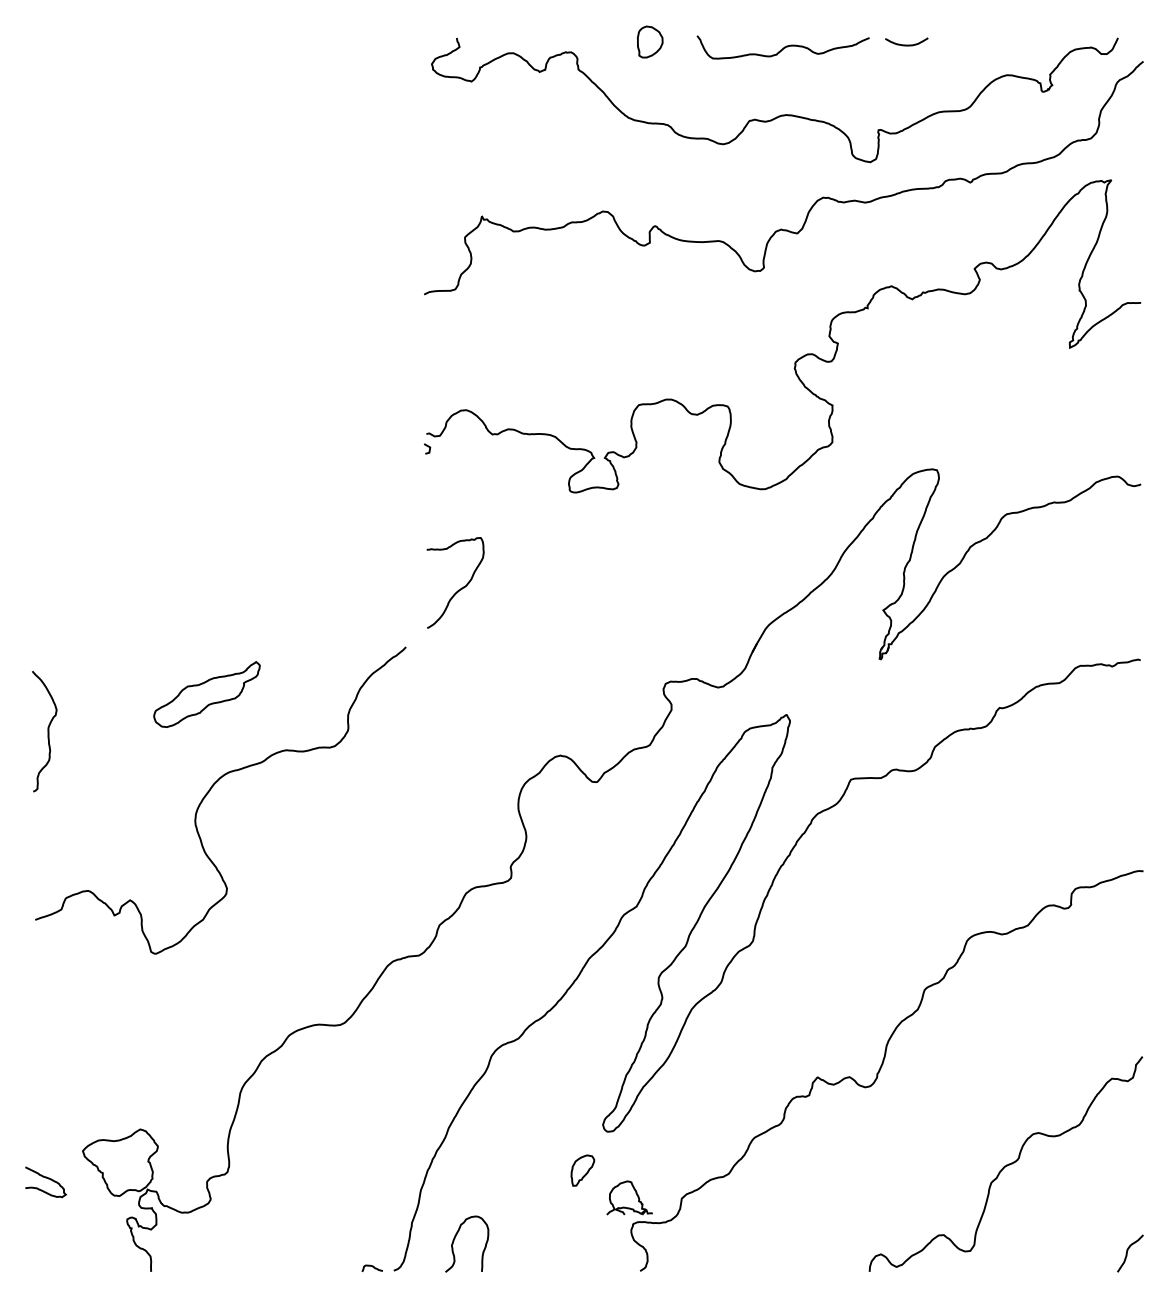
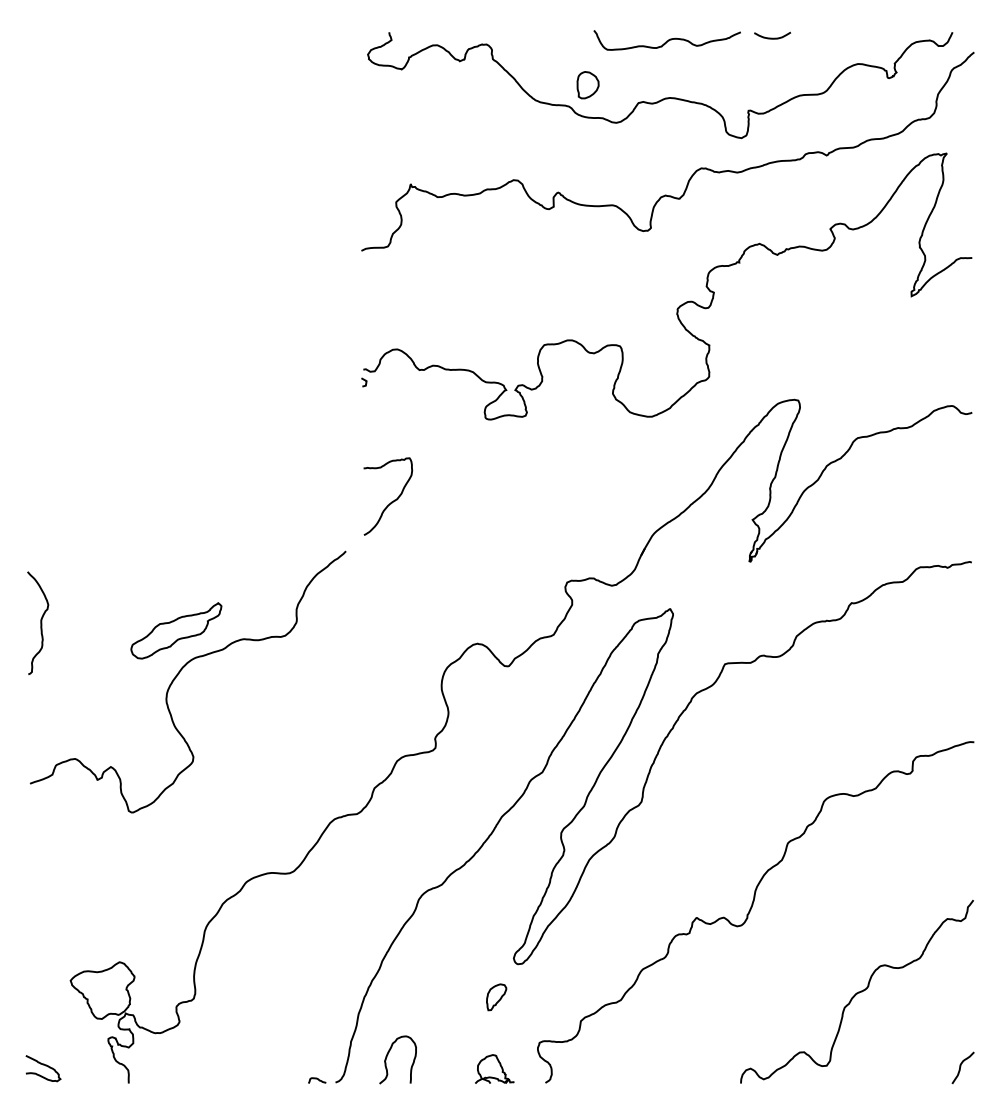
part: (650, 41) -> (588, 84), moved
part: (206, 694) -> (175, 630), moved
curve: (48, 1179) -> (45, 1066), moved
part: (629, 1197) -> (494, 1068), moved

